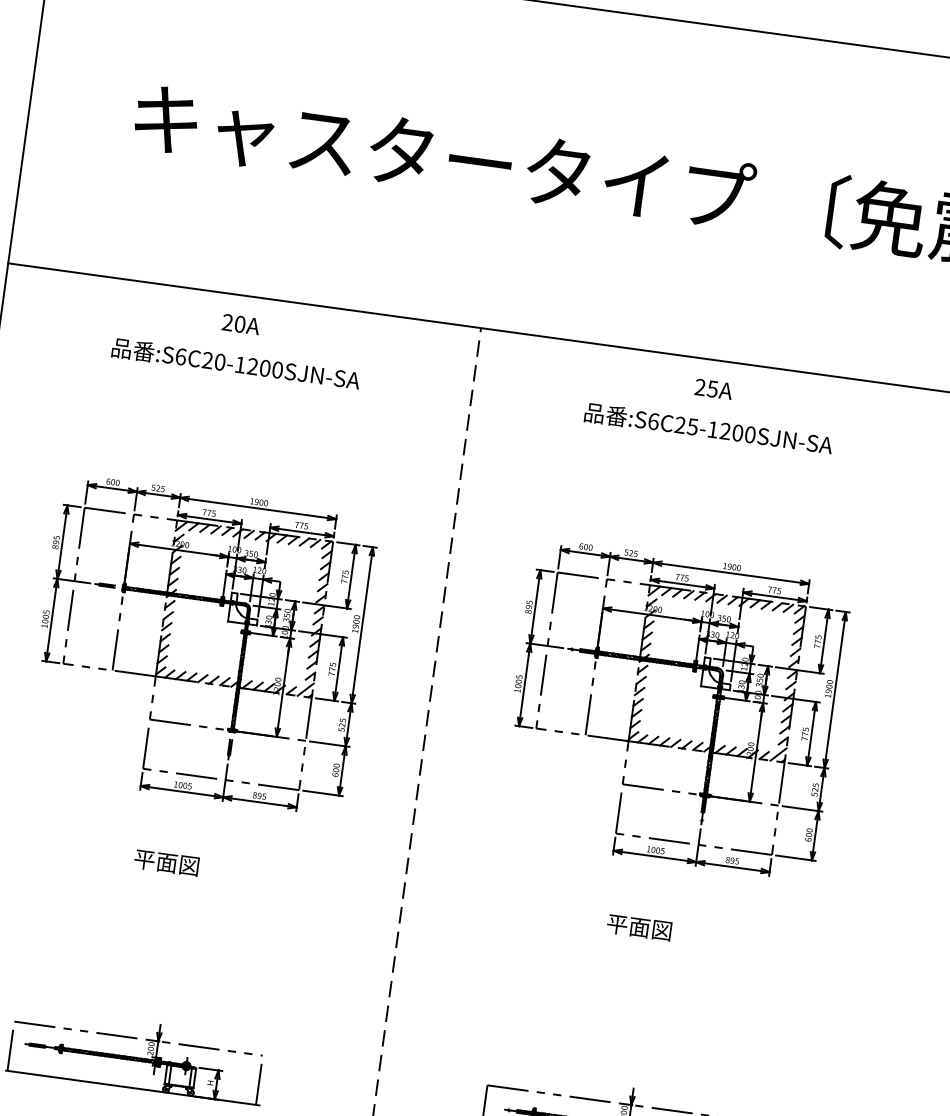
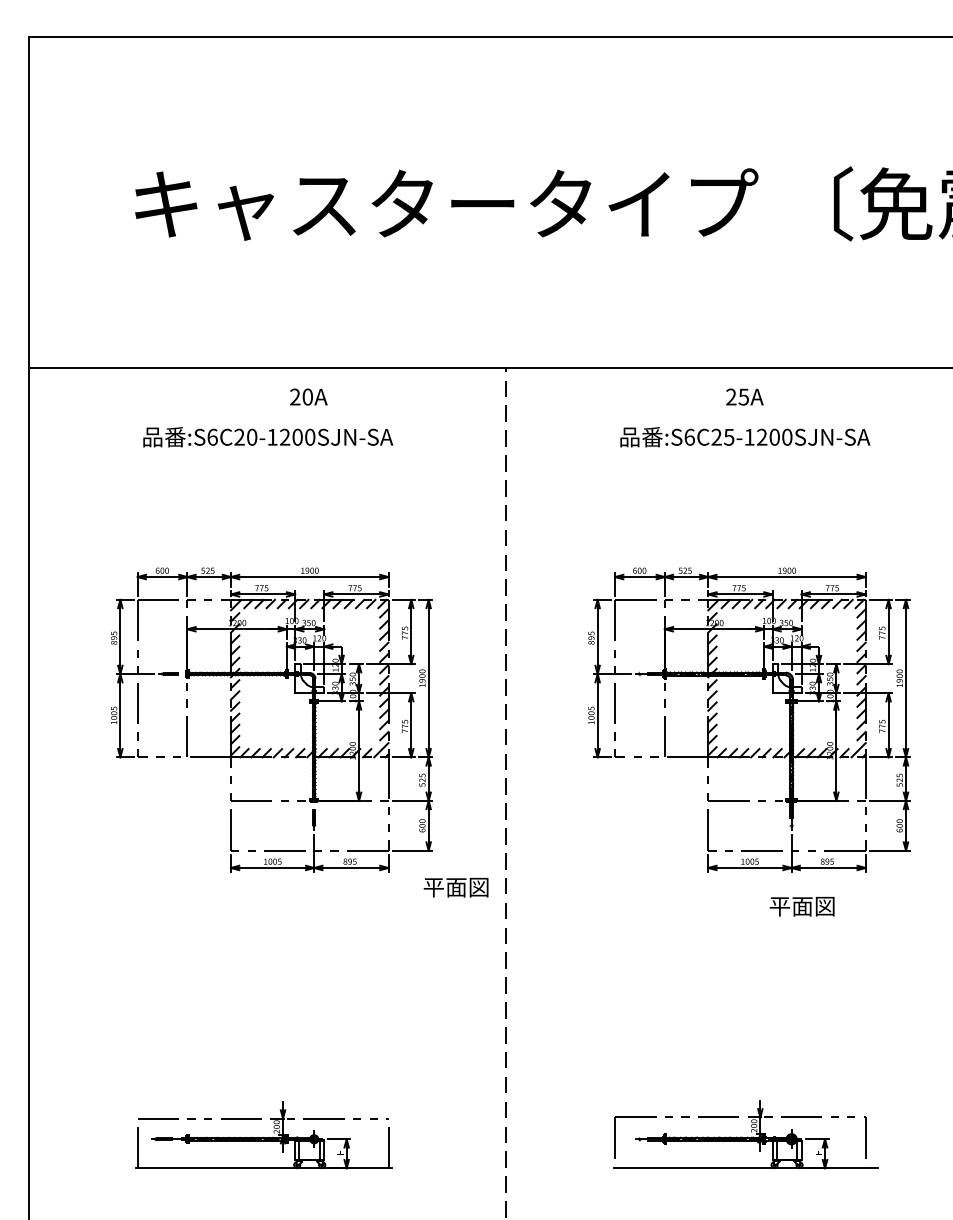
text: (240, 323) -> (308, 396), moved
text: (166, 862) -> (455, 887), moved
text: (638, 927) -> (801, 906), moved

